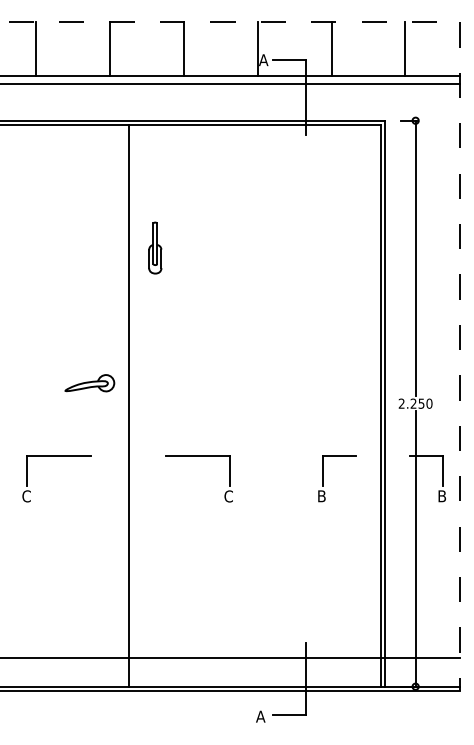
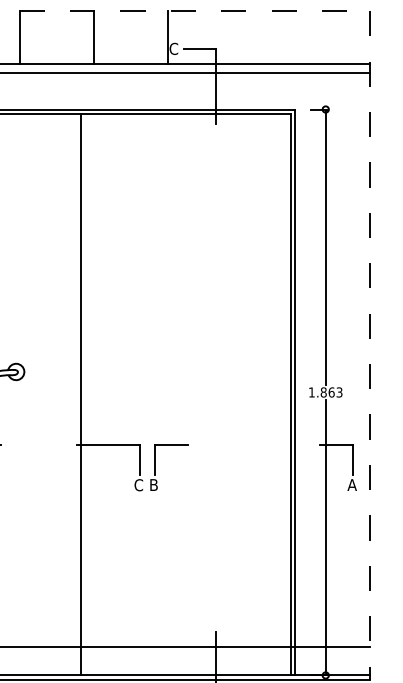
line: (331, 48) -> (241, 37), removed
line: (405, 48) -> (315, 37), removed
text: (263, 60) -> (173, 49), A -> C
part: (155, 247) -> (65, 236), removed
text: (415, 403) -> (325, 392), 2.250 -> 1.863
line: (128, 405) -> (80, 394), moved
part: (323, 478) -> (155, 467), moved
text: (441, 496) -> (351, 485), B -> A

